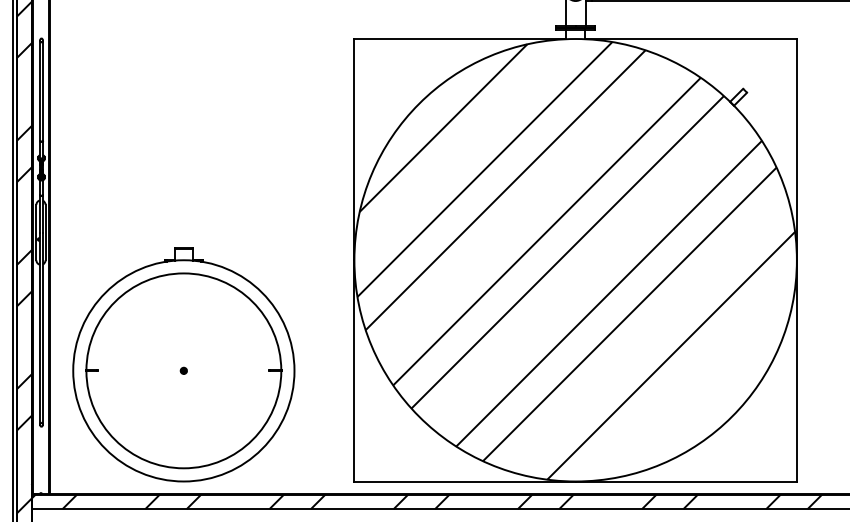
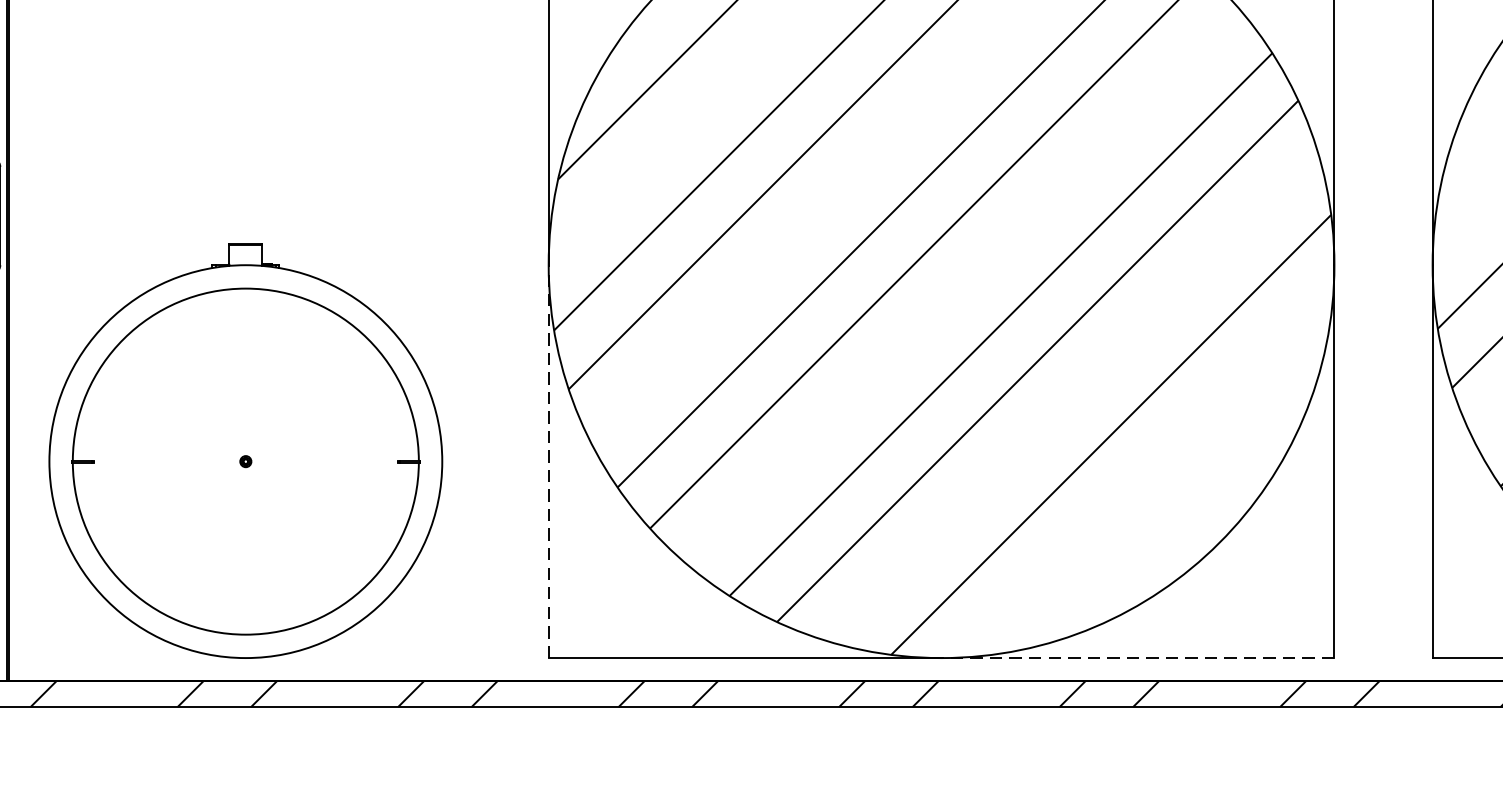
line: (354, 370) -> (548, 460), solid -> dashed
line: (686, 481) -> (1138, 658), solid -> dashed

